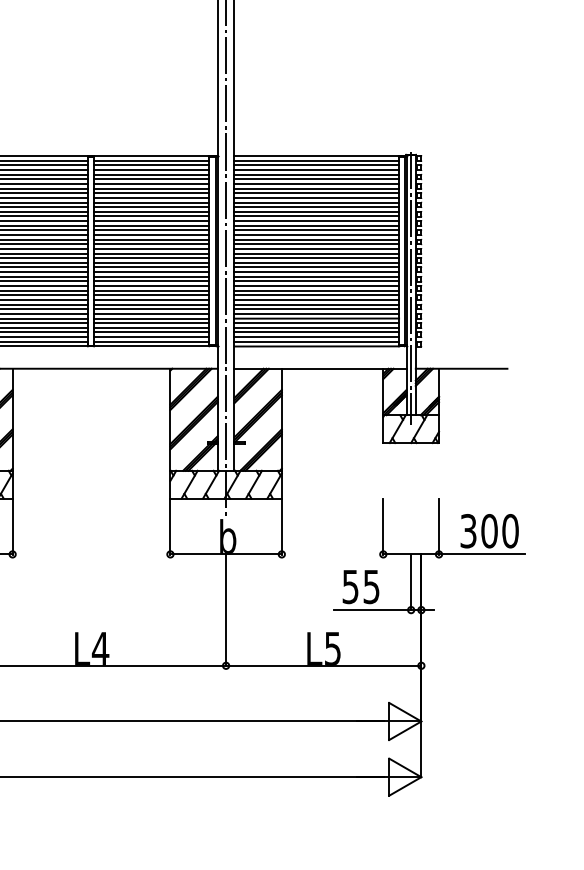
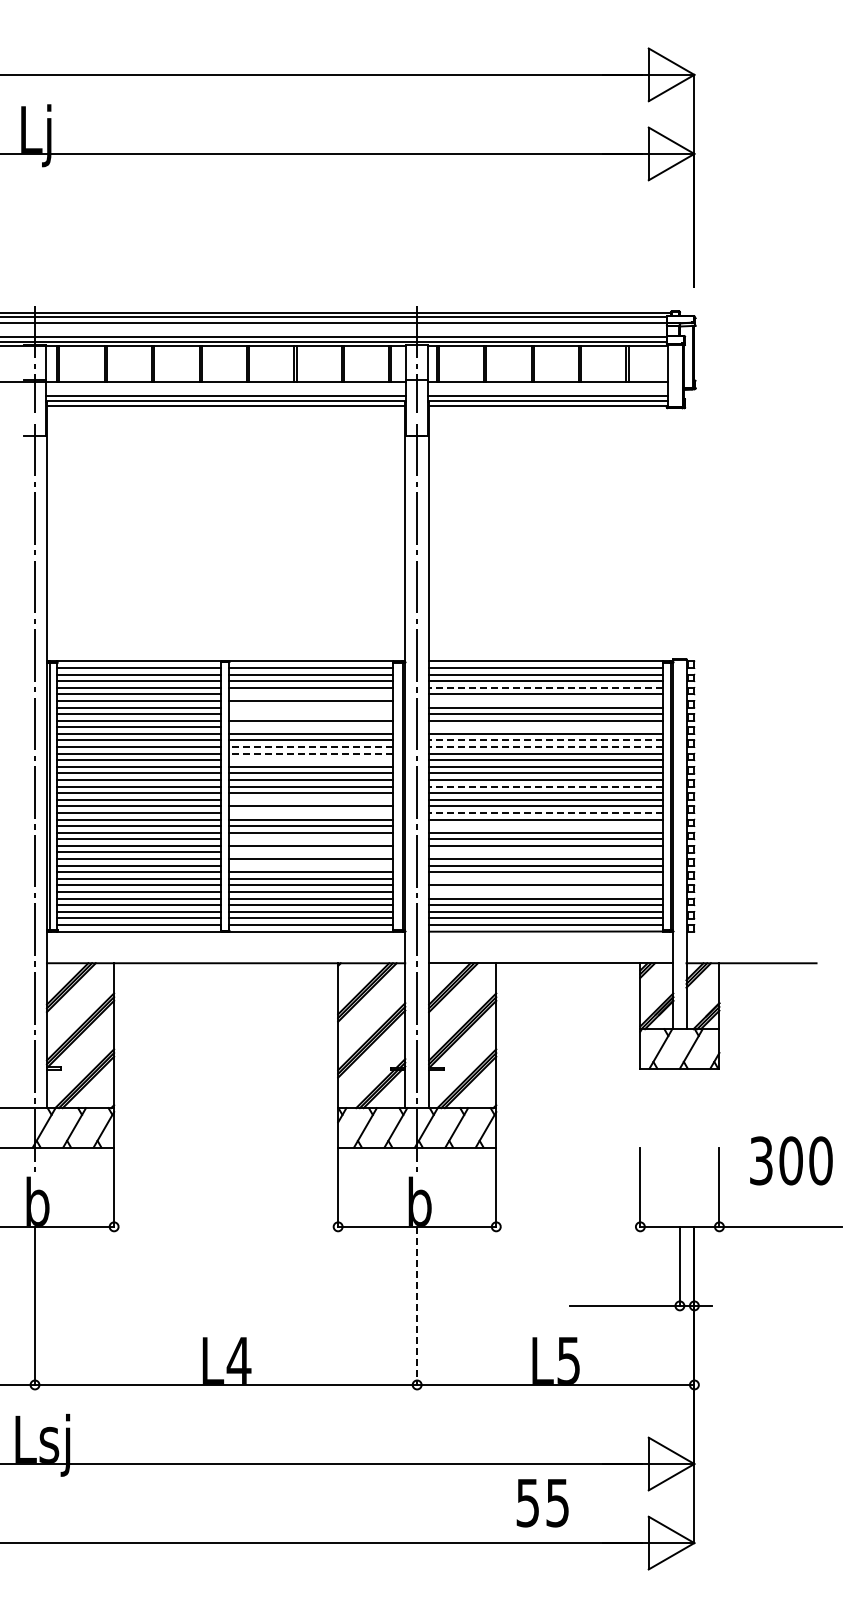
line: (316, 174) -> (545, 687), solid -> dashed
line: (151, 179) -> (311, 694), removed
line: (316, 183) -> (545, 700), removed
line: (151, 188) -> (311, 707), removed
line: (151, 193) -> (311, 714), removed
line: (151, 202) -> (311, 727), removed
line: (316, 202) -> (545, 727), removed
line: (316, 211) -> (545, 740), solid -> dashed
line: (150, 216) -> (310, 747), solid -> dashed
line: (316, 216) -> (545, 747), solid -> dashed
line: (150, 220) -> (310, 753), solid -> dashed
line: (151, 225) -> (311, 760), removed
line: (316, 244) -> (545, 786), solid -> dashed
line: (151, 253) -> (311, 799), removed
line: (151, 262) -> (311, 812), removed
line: (316, 262) -> (545, 812), solid -> dashed
line: (316, 272) -> (545, 826), removed
line: (151, 281) -> (311, 839), removed
line: (410, 288) -> (679, 849), removed
line: (151, 290) -> (311, 852), removed
line: (316, 290) -> (545, 852), removed
line: (151, 299) -> (311, 865), removed
line: (316, 309) -> (545, 878), removed
line: (316, 318) -> (545, 891), removed
text: (489, 530) -> (791, 1160), moved
text: (360, 587) -> (542, 1503), moved
line: (226, 610) -> (417, 1306), solid -> dashed

